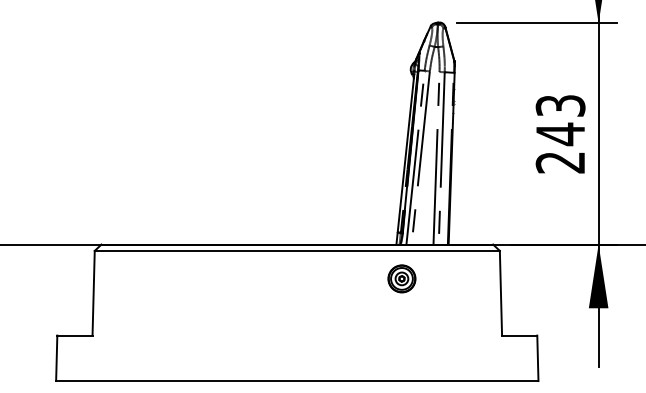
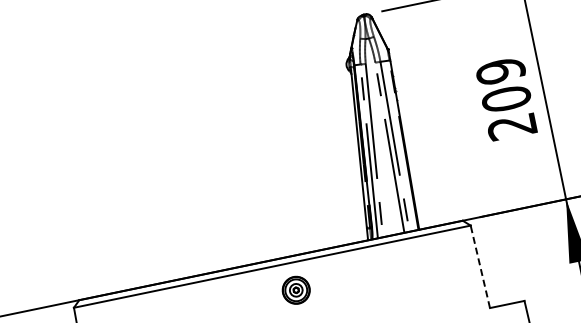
text: (560, 120) -> (503, 85), 243 -> 209
part: (401, 278) -> (295, 290), moved
line: (500, 292) -> (479, 266), solid -> dashed

